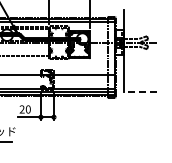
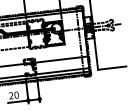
line: (140, 91) -> (112, 68), dashed -> solid

